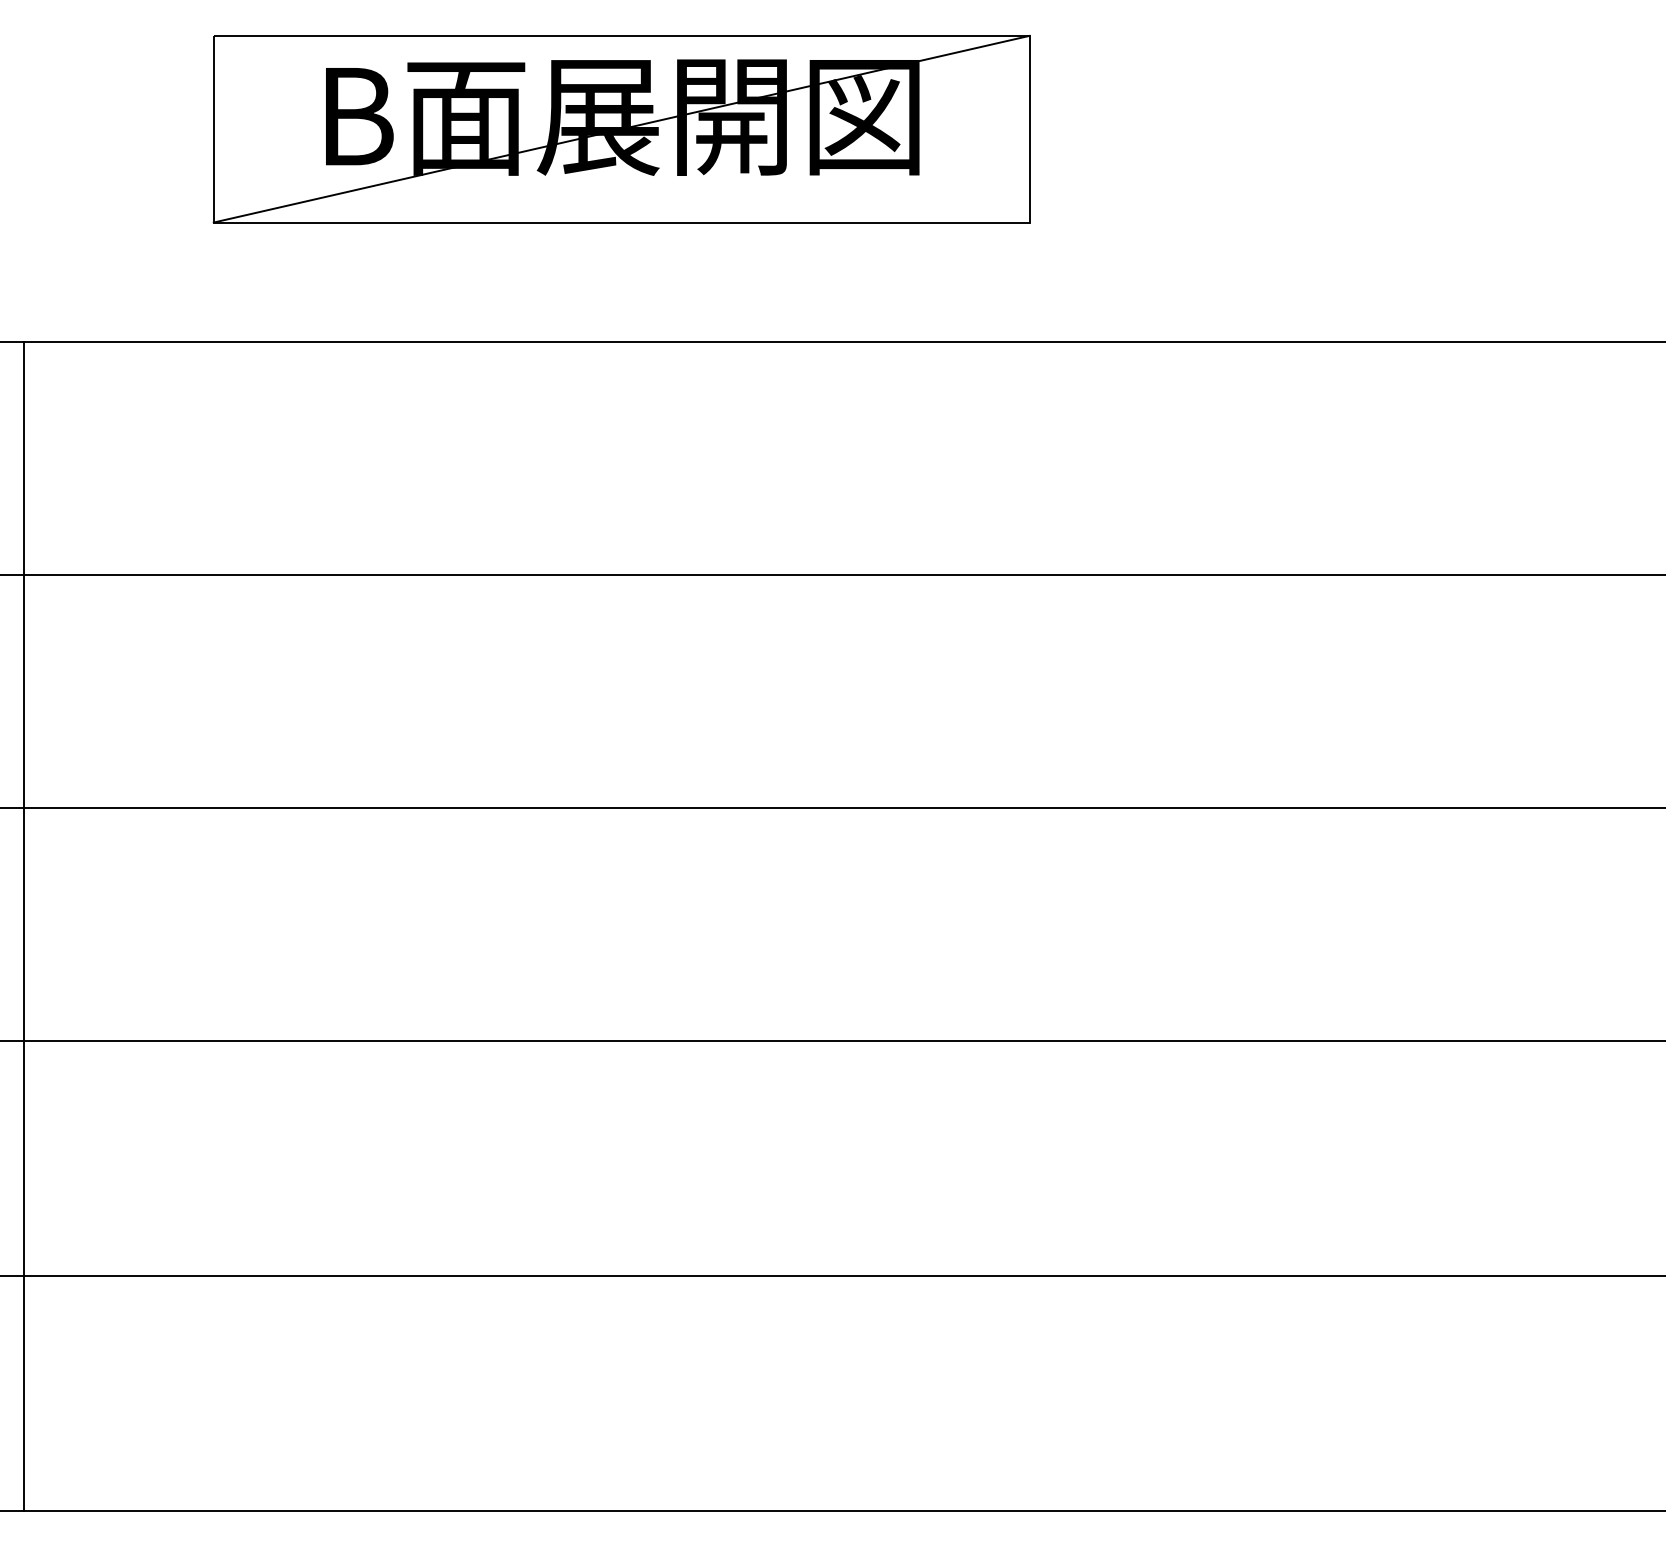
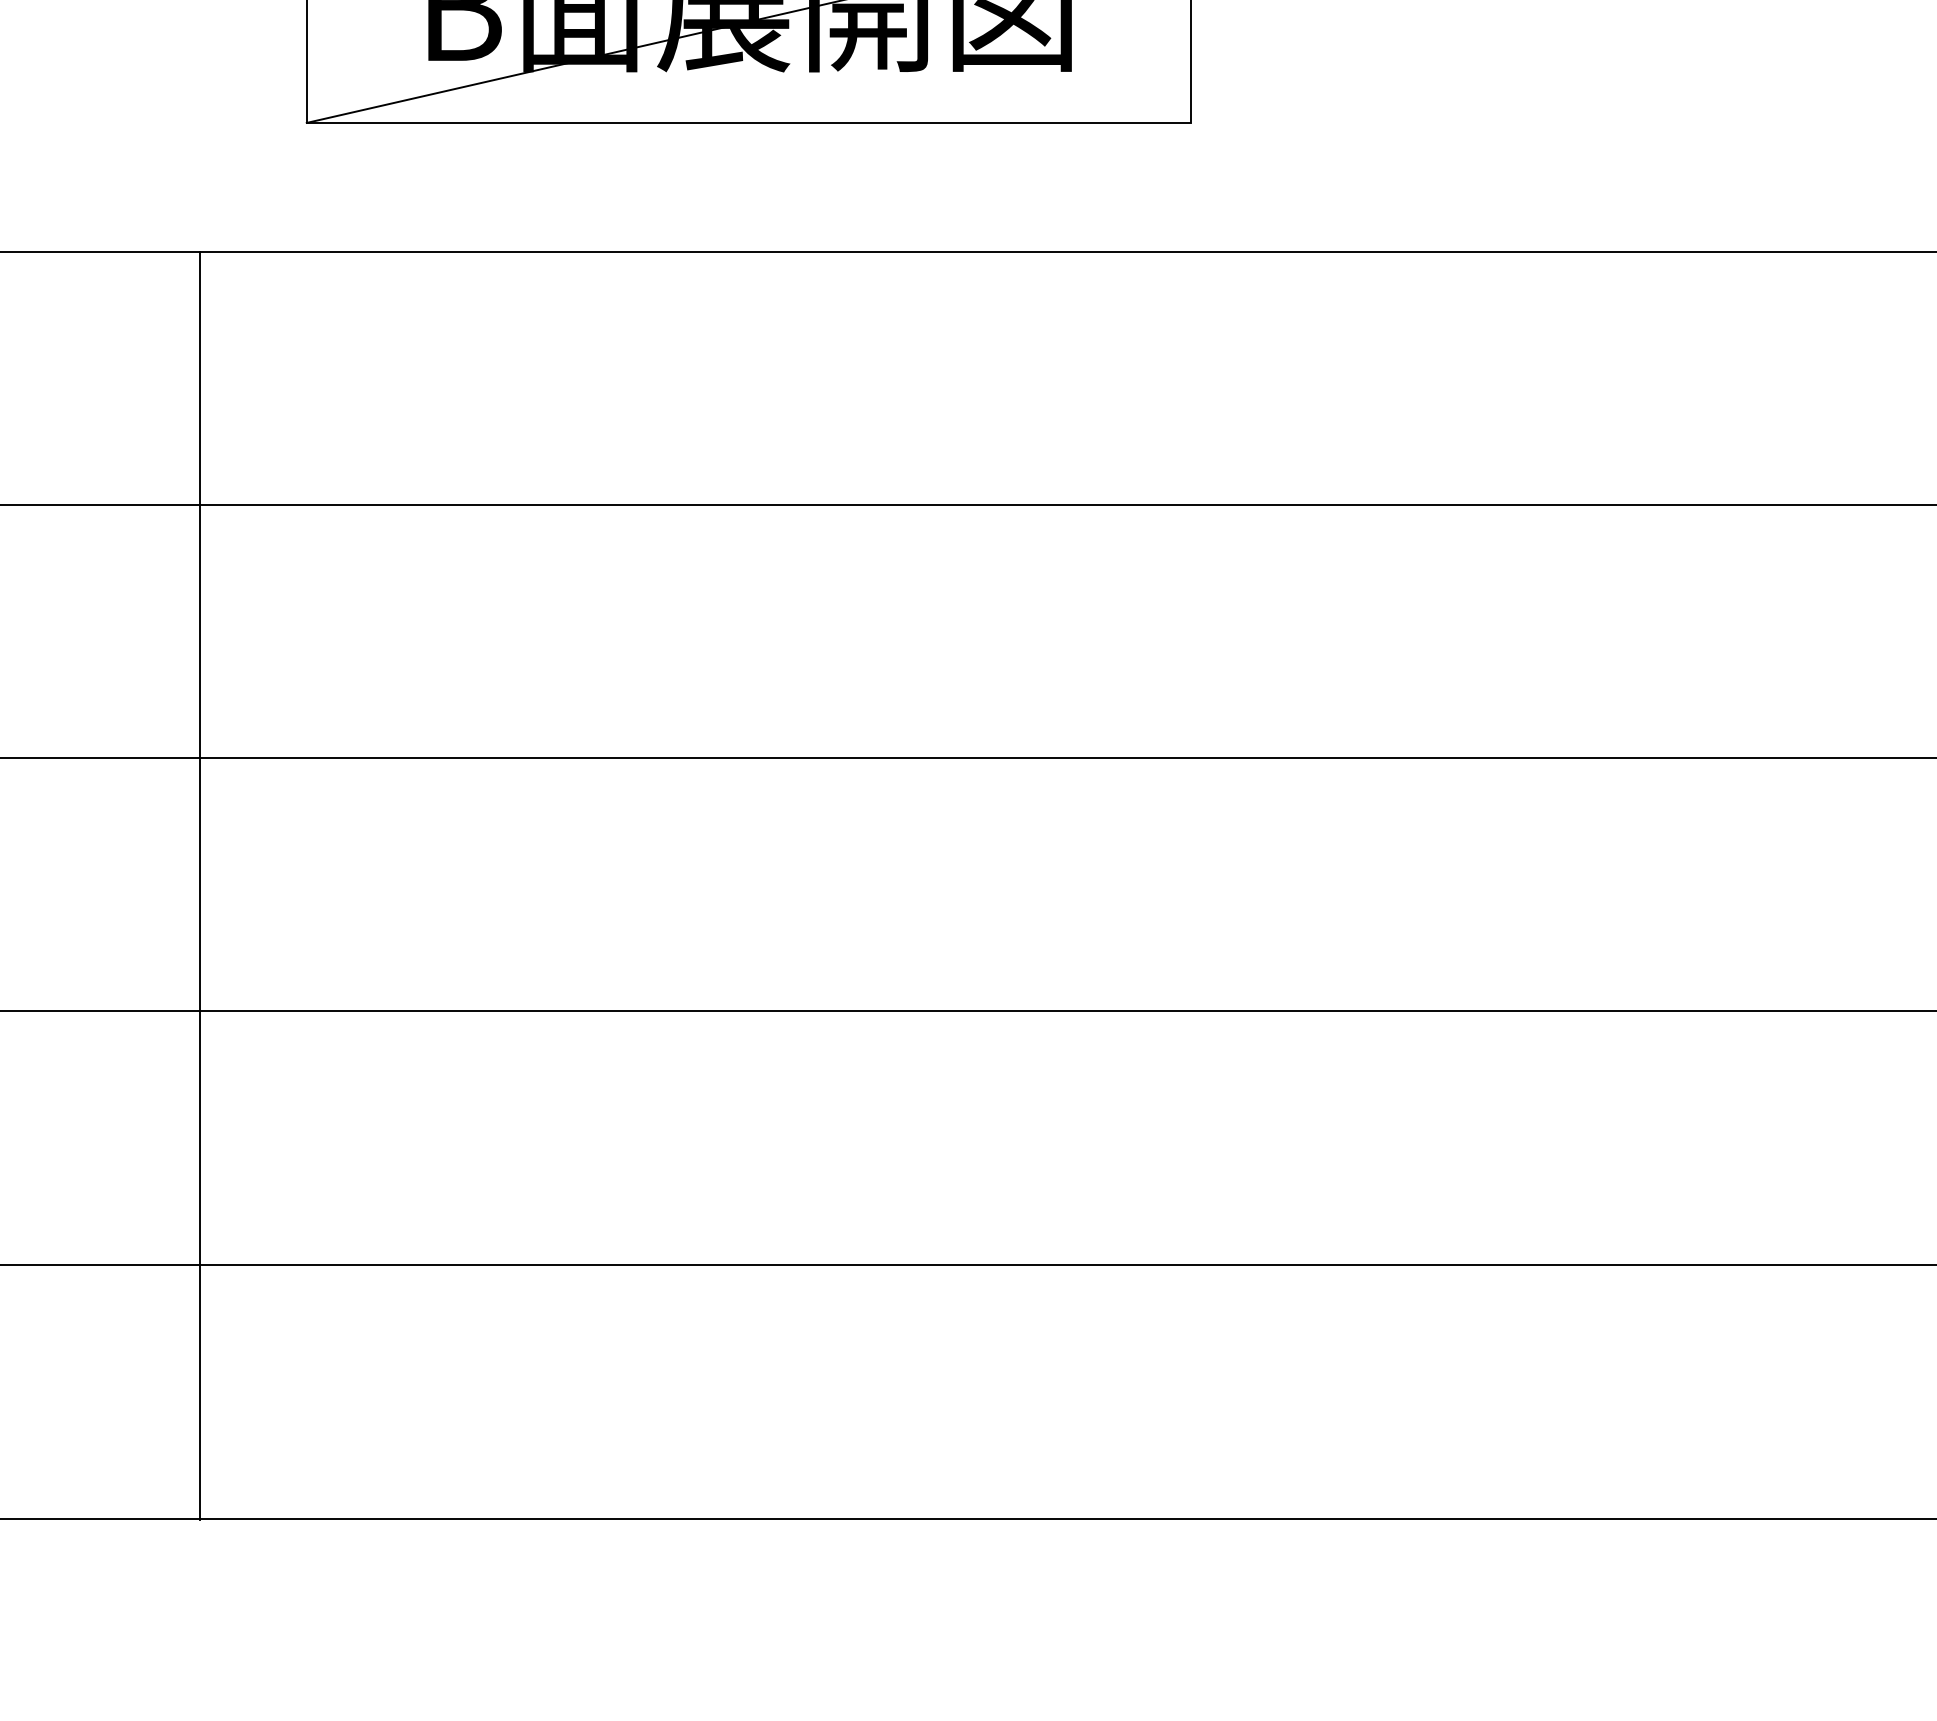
line: (23, 926) -> (199, 885), moved

